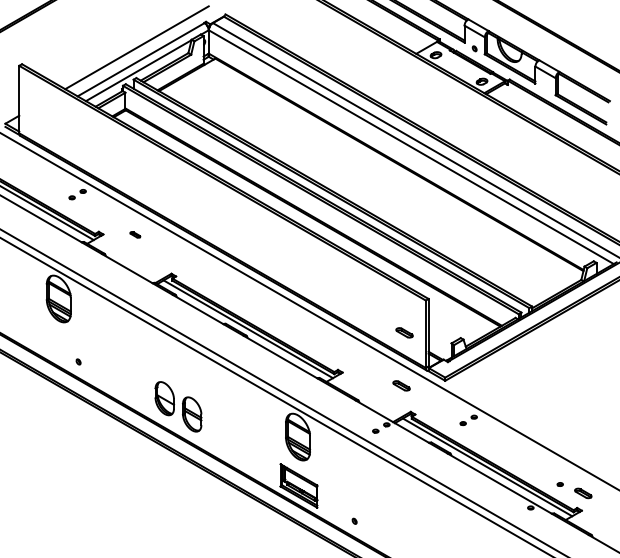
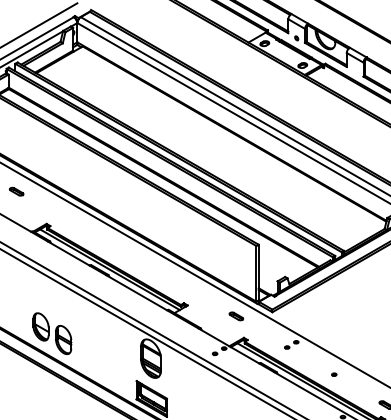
part: (135, 234) -> (16, 191), size x1.67
part: (404, 332) -> (238, 272), removed
part: (559, 484) -> (333, 374), moved

